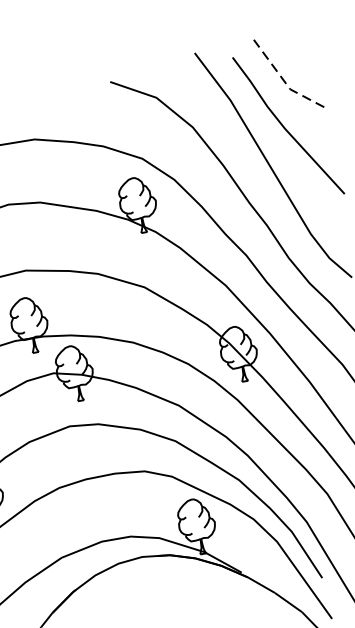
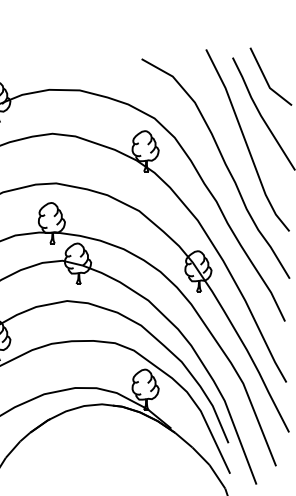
line: (283, 79) -> (266, 80), dashed -> solid

